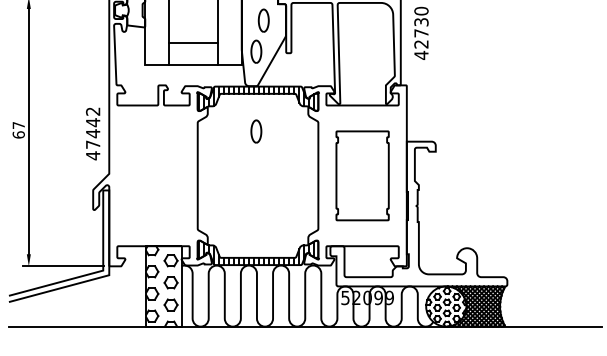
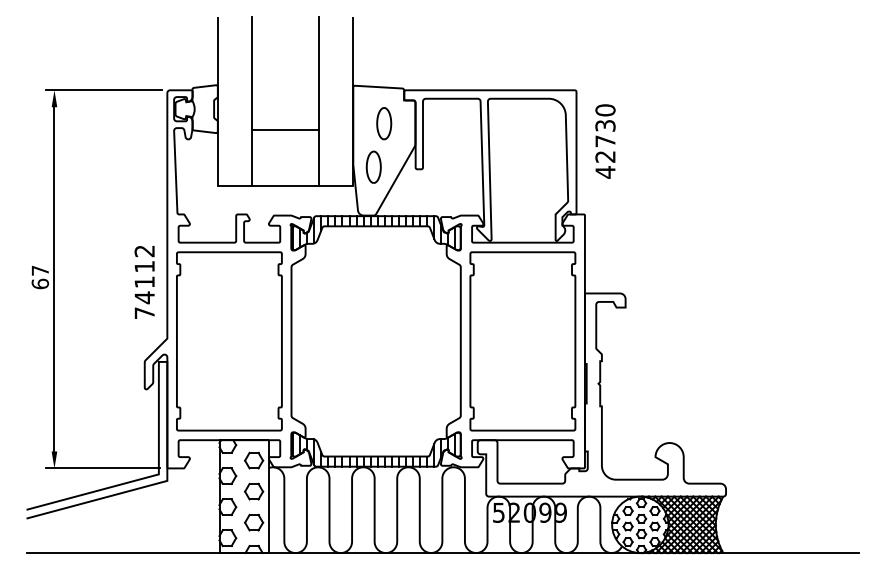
line: (193, 42) -> (285, 129), moved
part: (256, 131) -> (373, 278), removed
text: (92, 138) -> (144, 289), 47442 -> 74112
part: (153, 175) -> (229, 341), added
part: (362, 175) -> (522, 341), size x1.43

